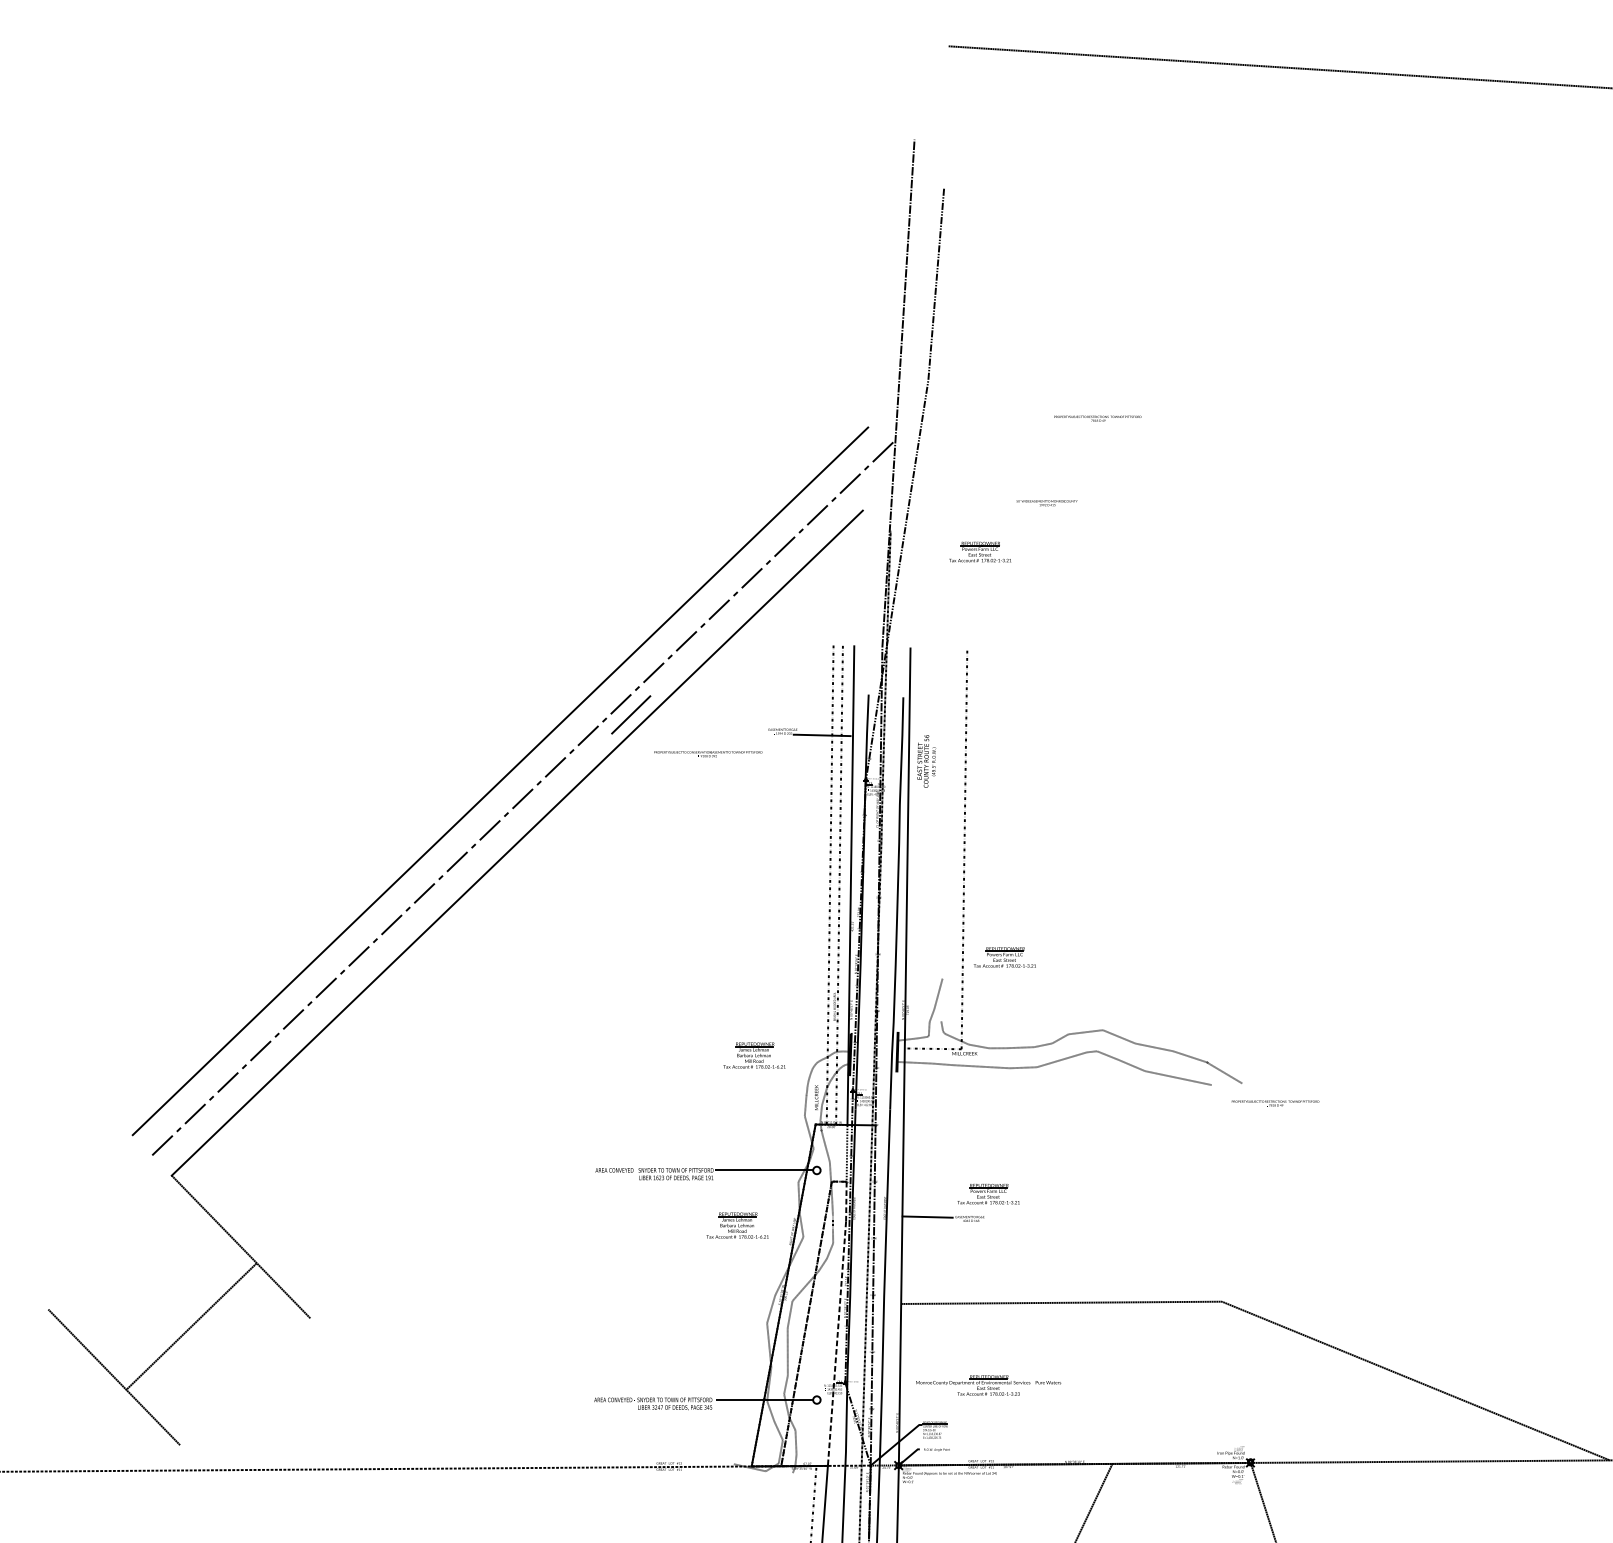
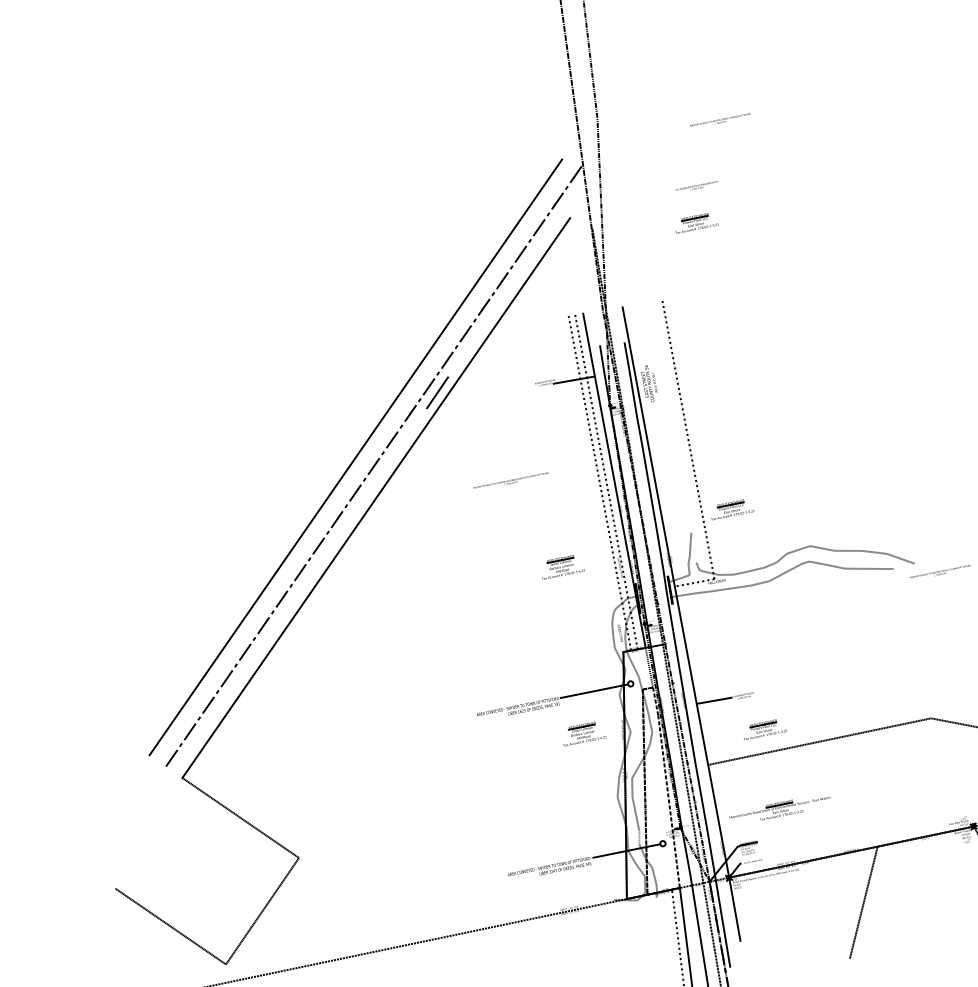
part: (979, 551) -> (695, 222), moved
text: (708, 754) -> (511, 481), moved
part: (754, 1055) -> (561, 566), moved
part: (988, 1194) -> (764, 729), moved
line: (191, 1326) -> (262, 910), moved

